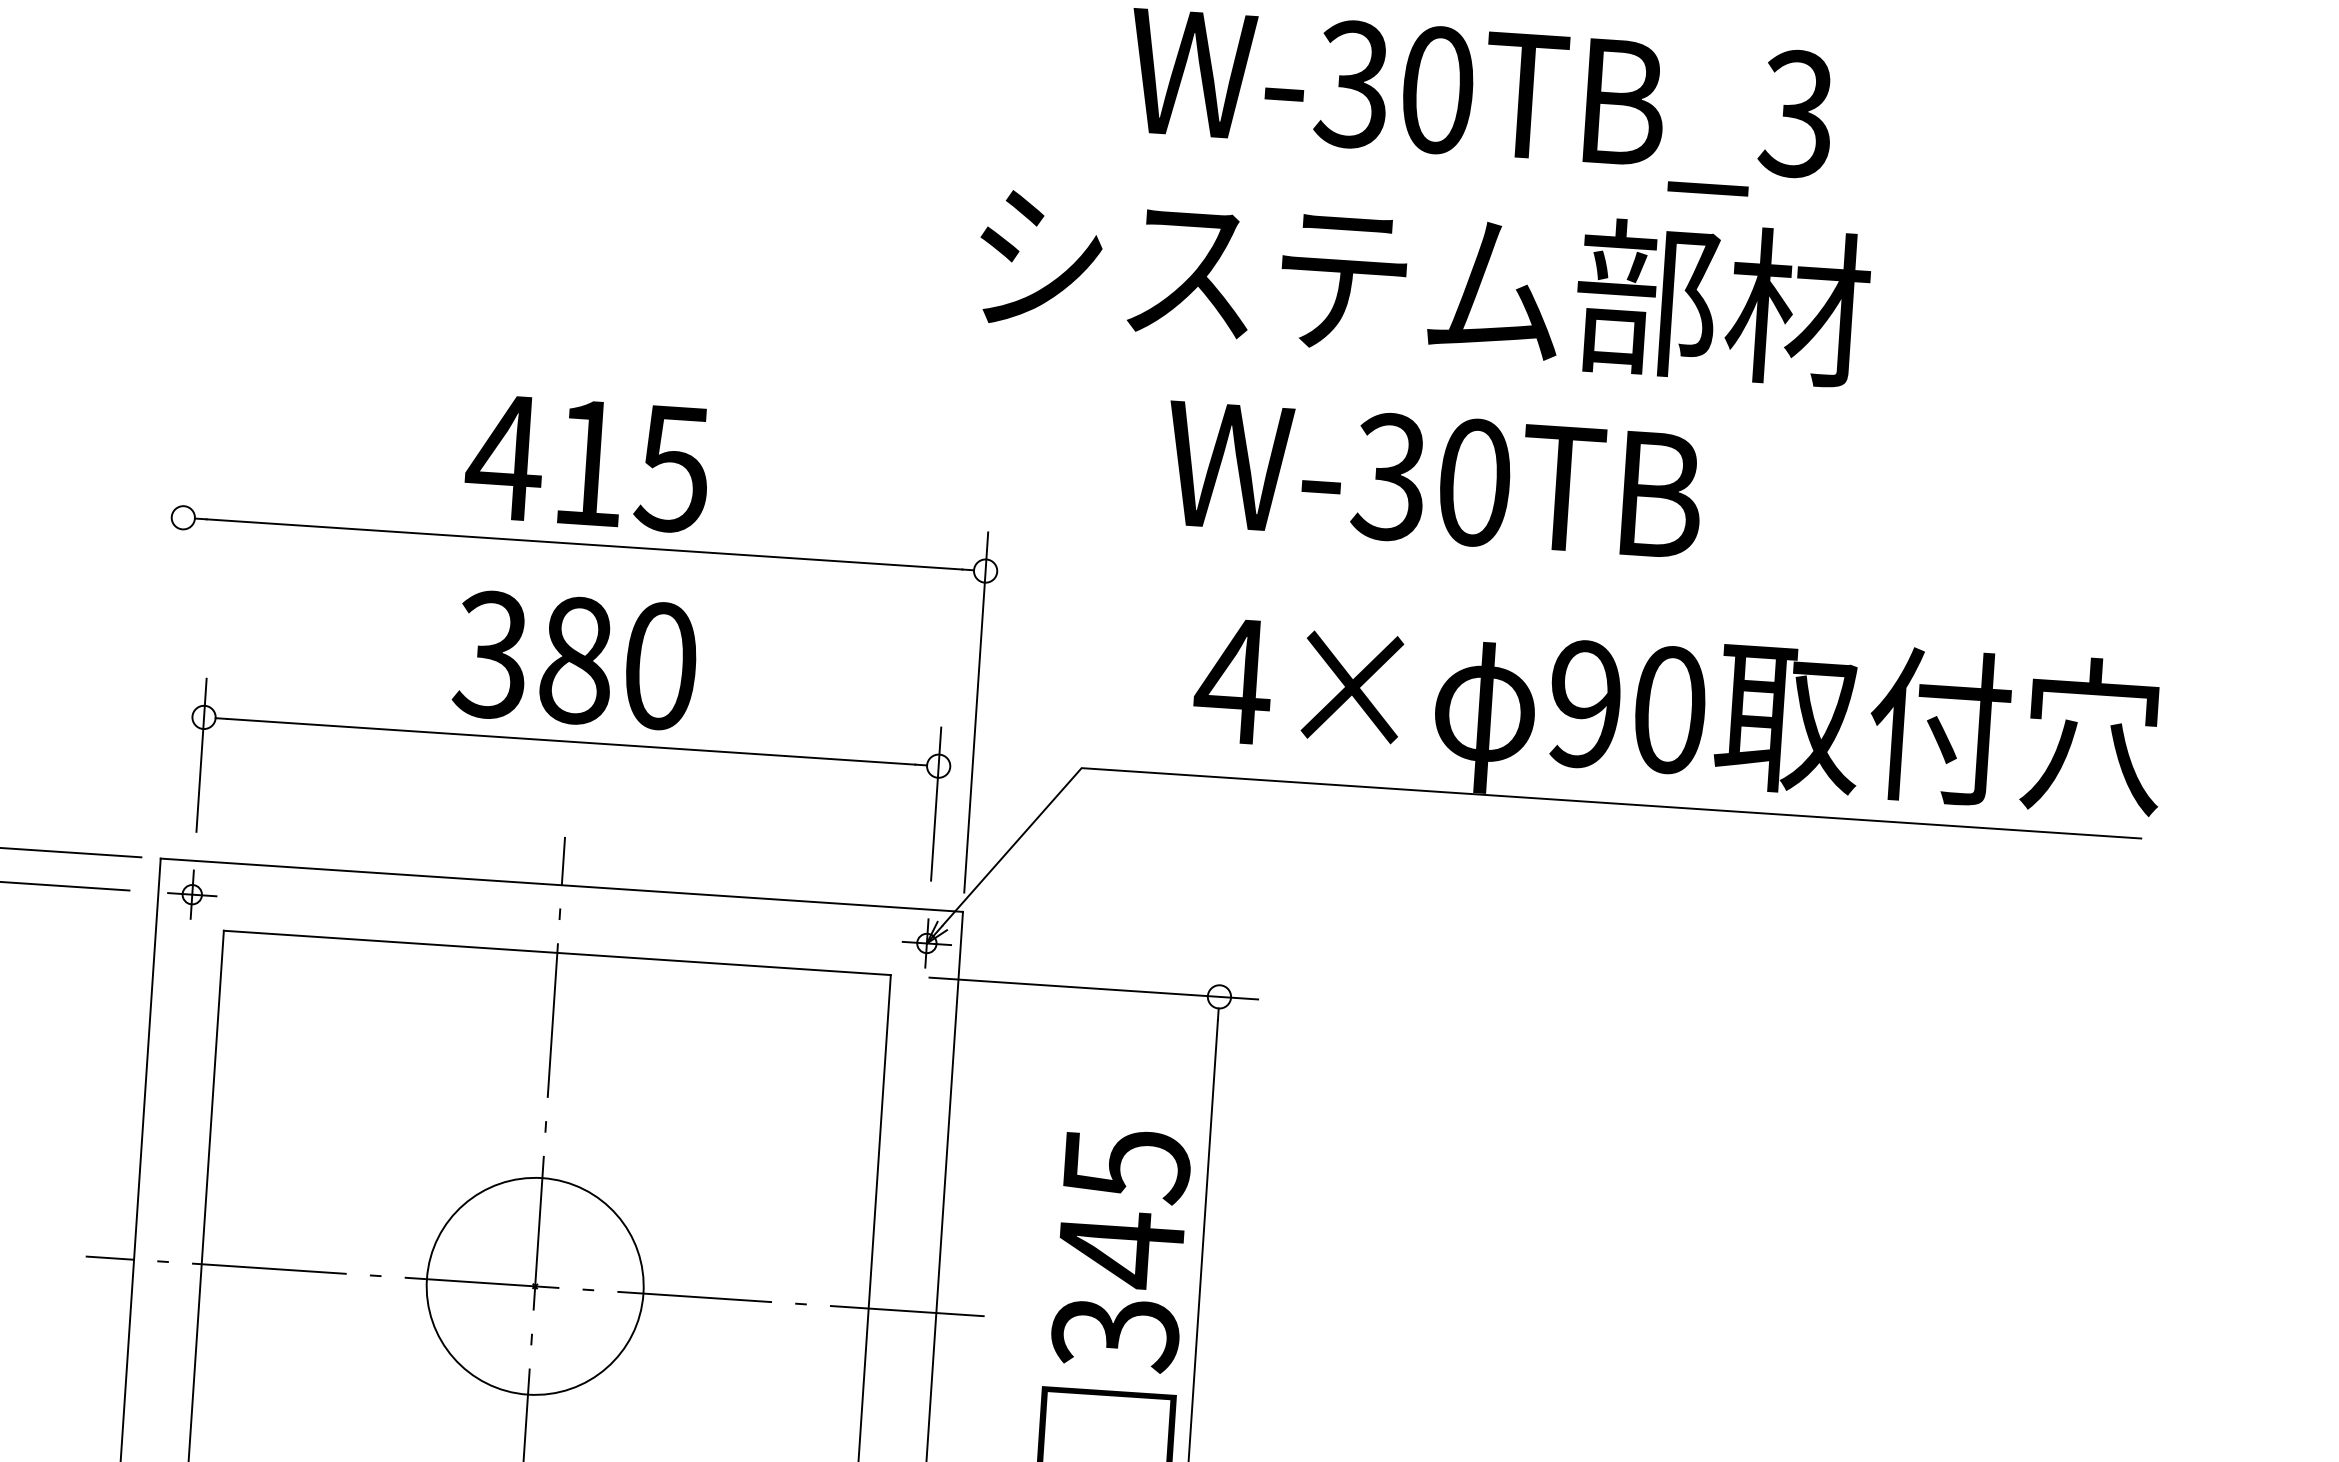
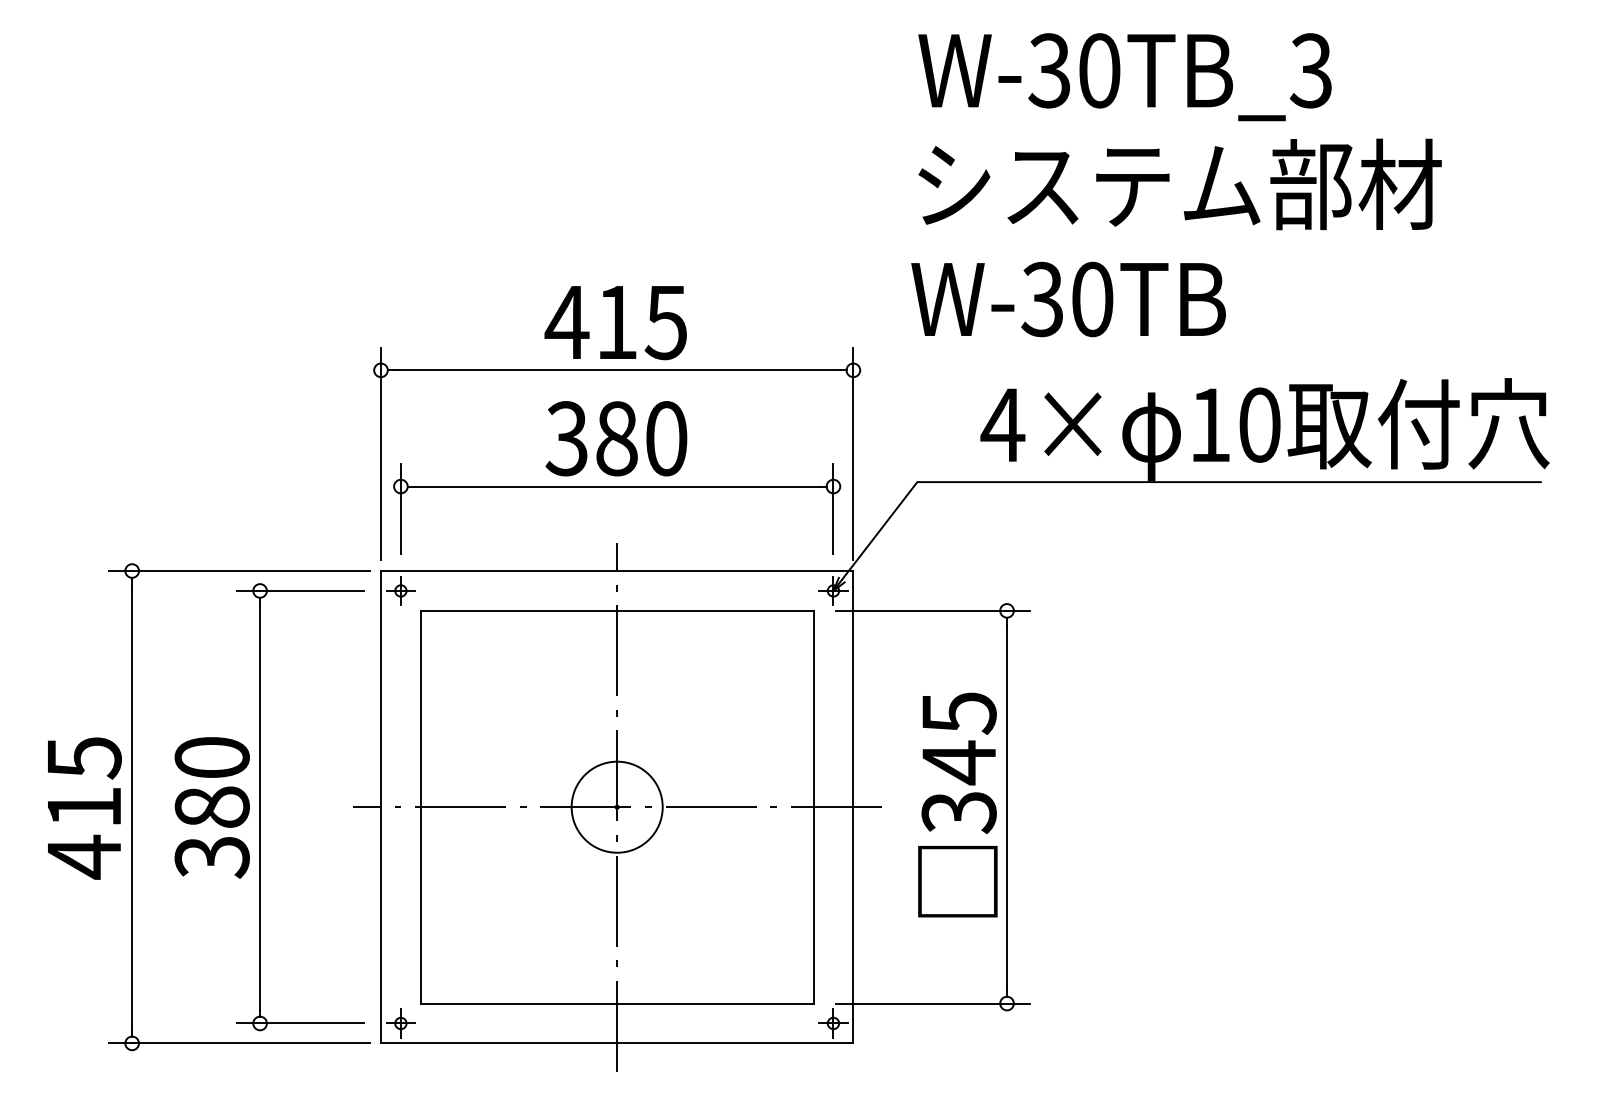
text: (1422, 283) -> (1179, 184), moved
text: (1433, 479) -> (1068, 299), moved
line: (173, 658) -> (380, 453), added
text: (1584, 703) -> (1209, 424), 90 -> 10
circle: (534, 1285) -> (616, 806), size x0.71

